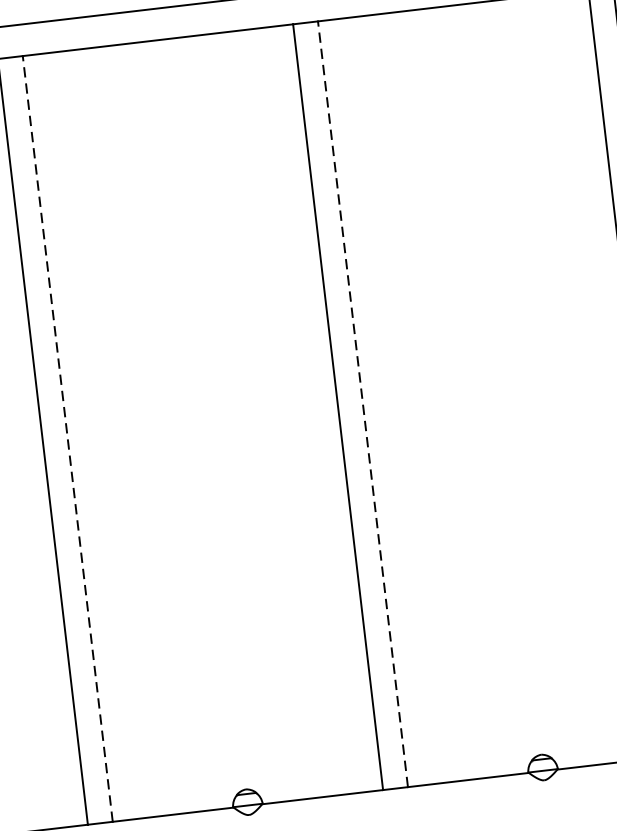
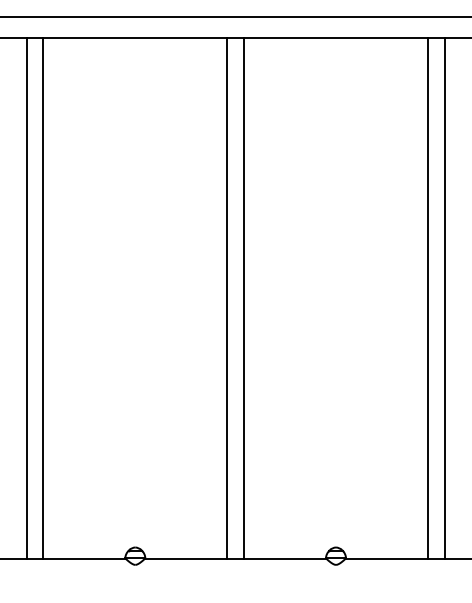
line: (363, 402) -> (244, 297), dashed -> solid
line: (67, 437) -> (43, 297), dashed -> solid

